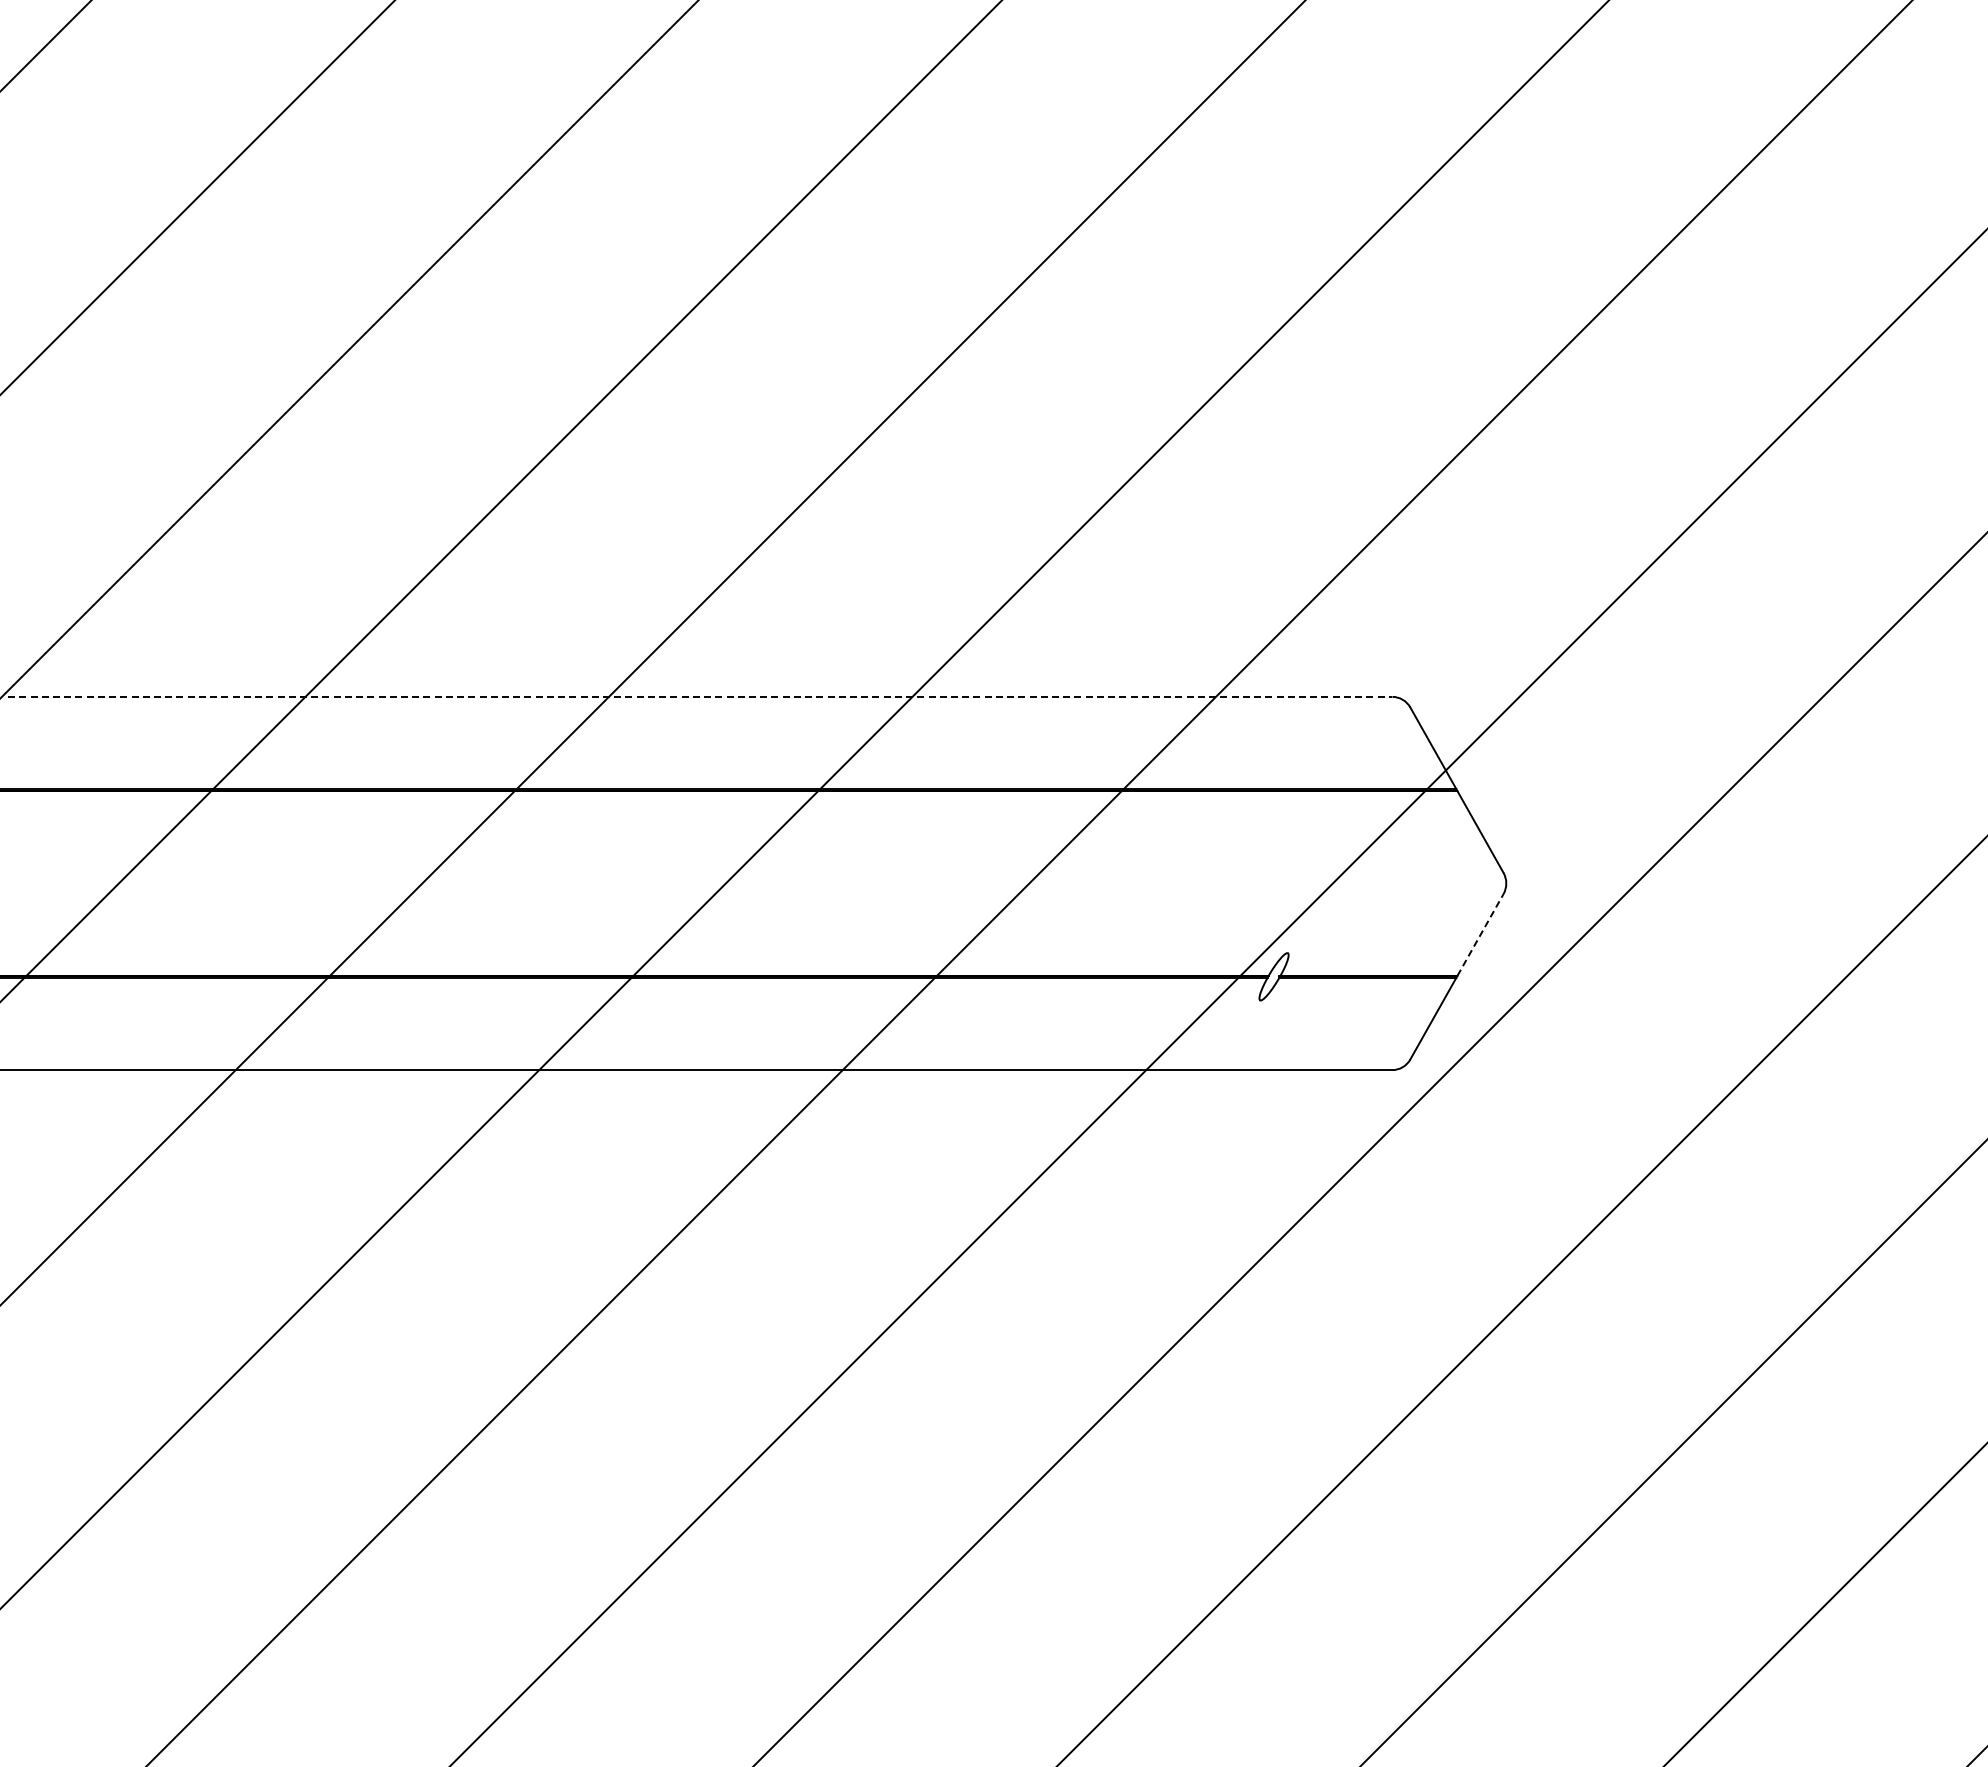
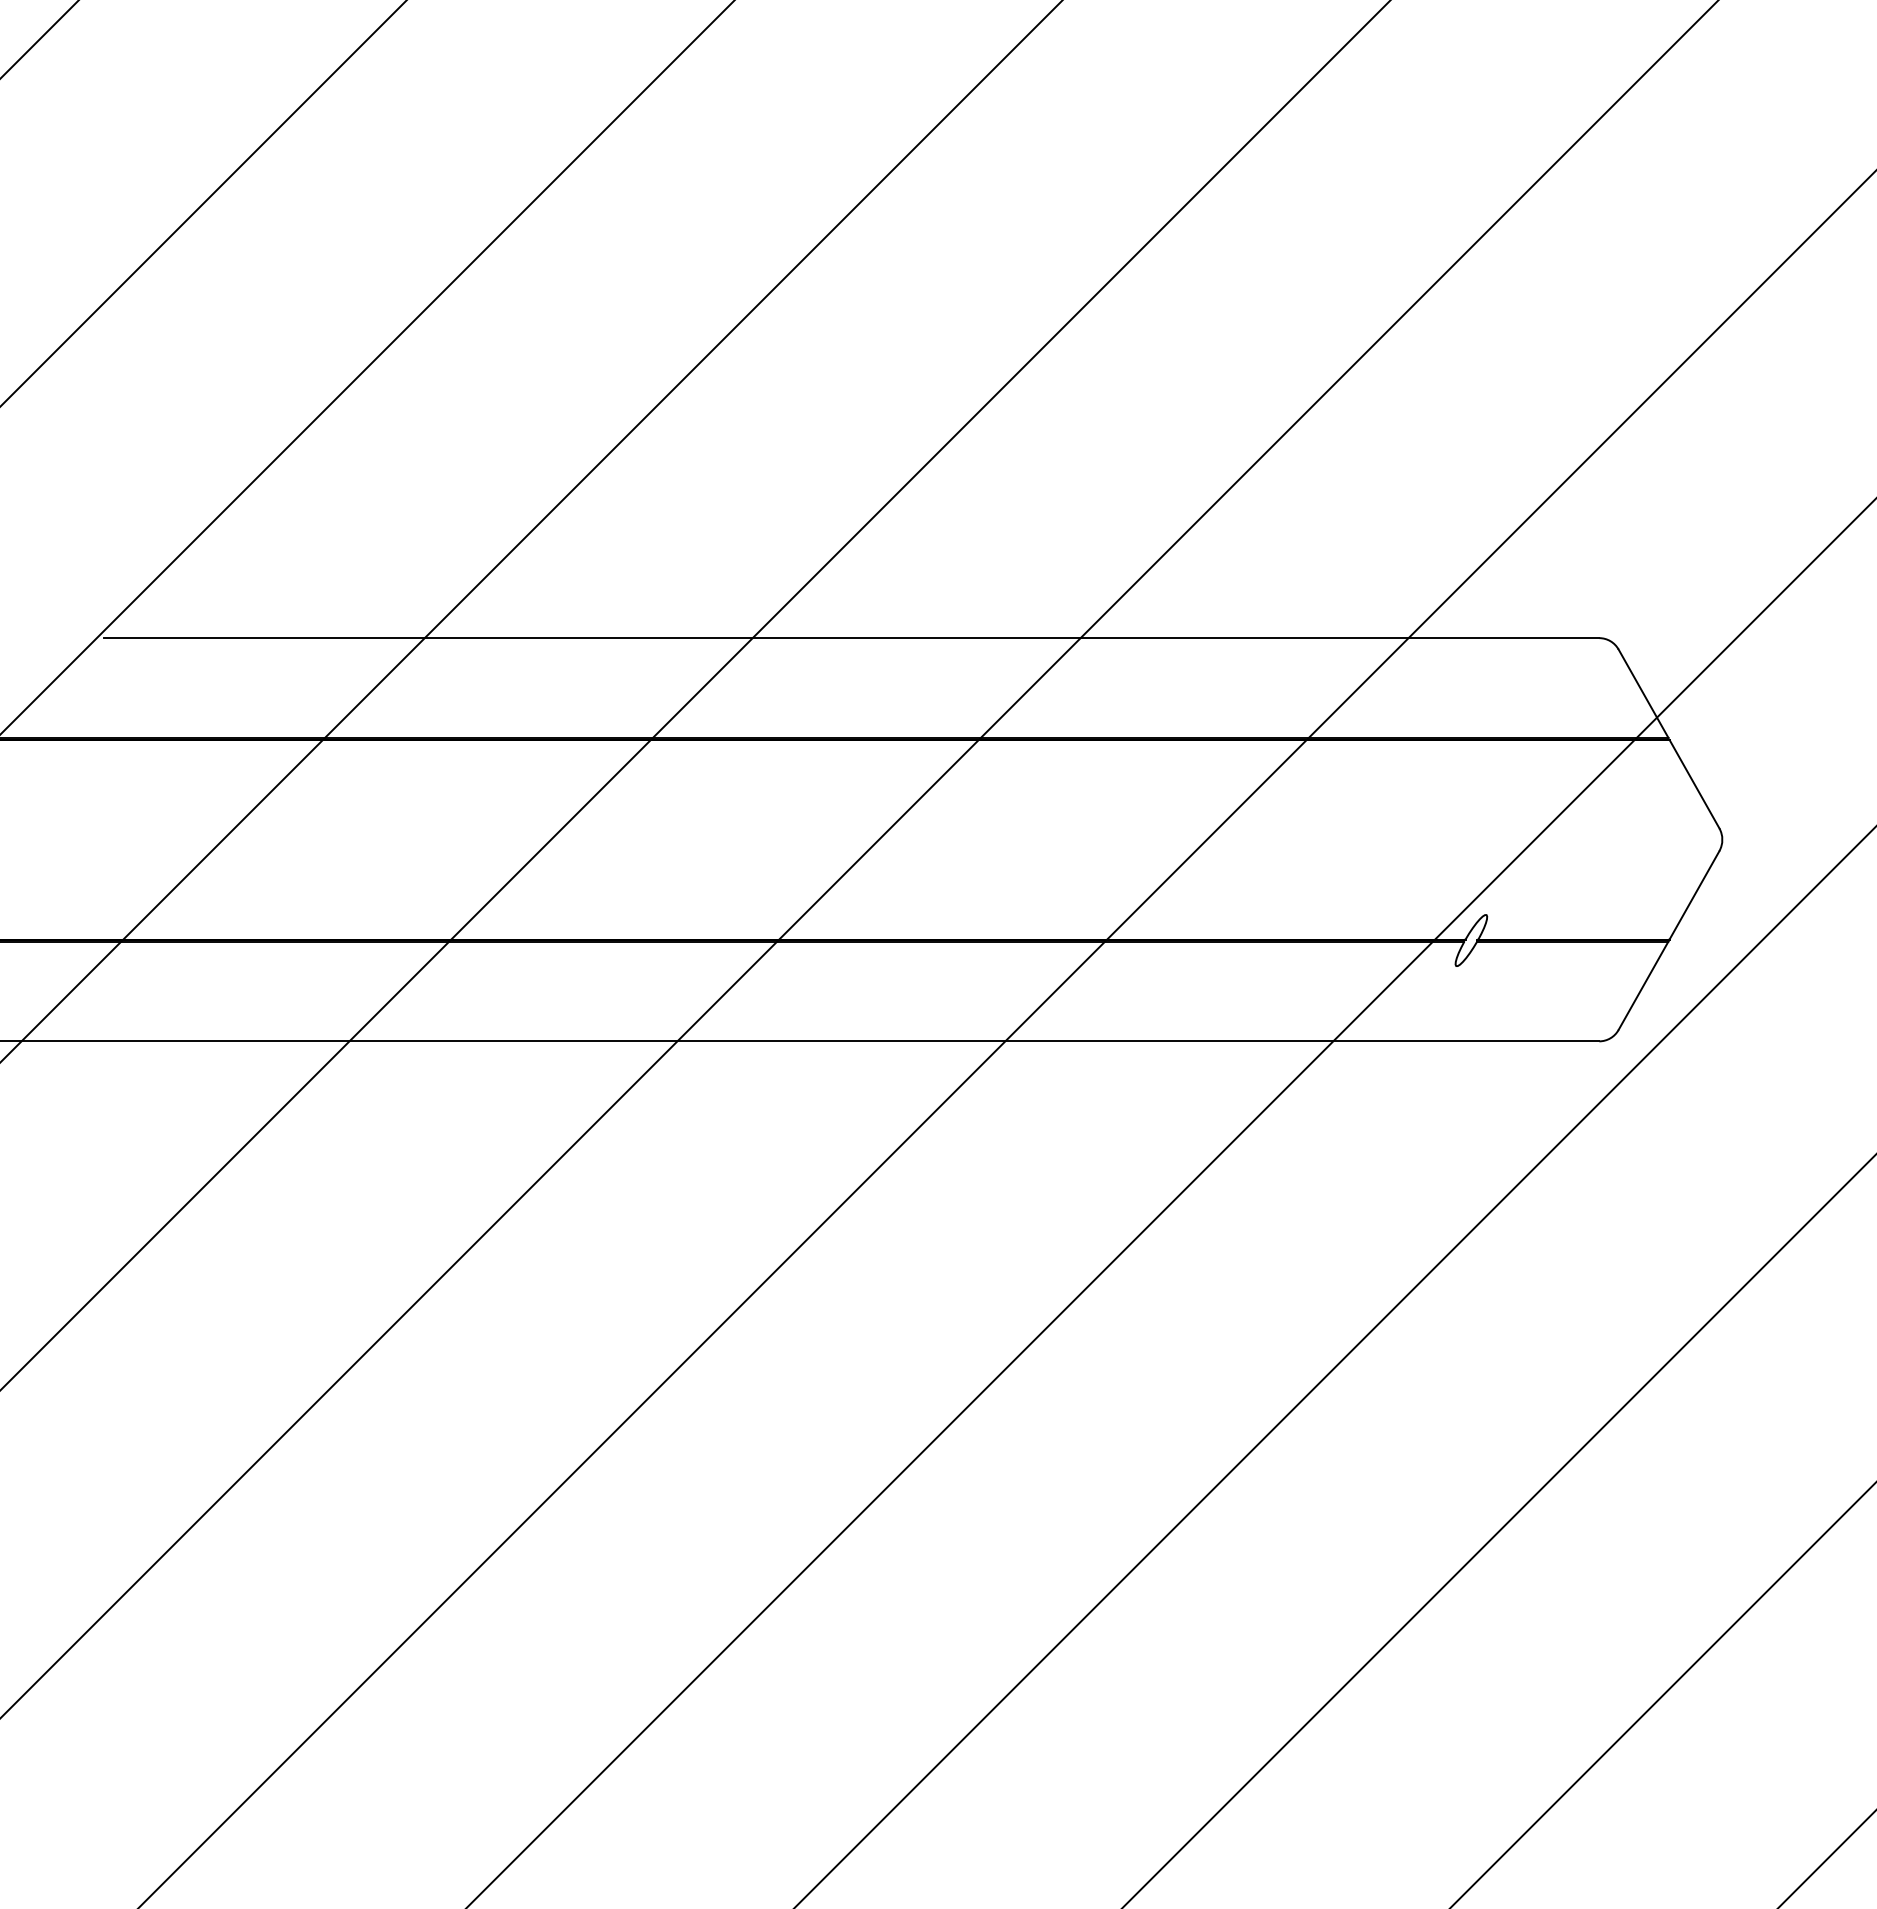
line: (700, 696) -> (851, 637), dashed -> solid
line: (1480, 934) -> (1694, 894), dashed -> solid

